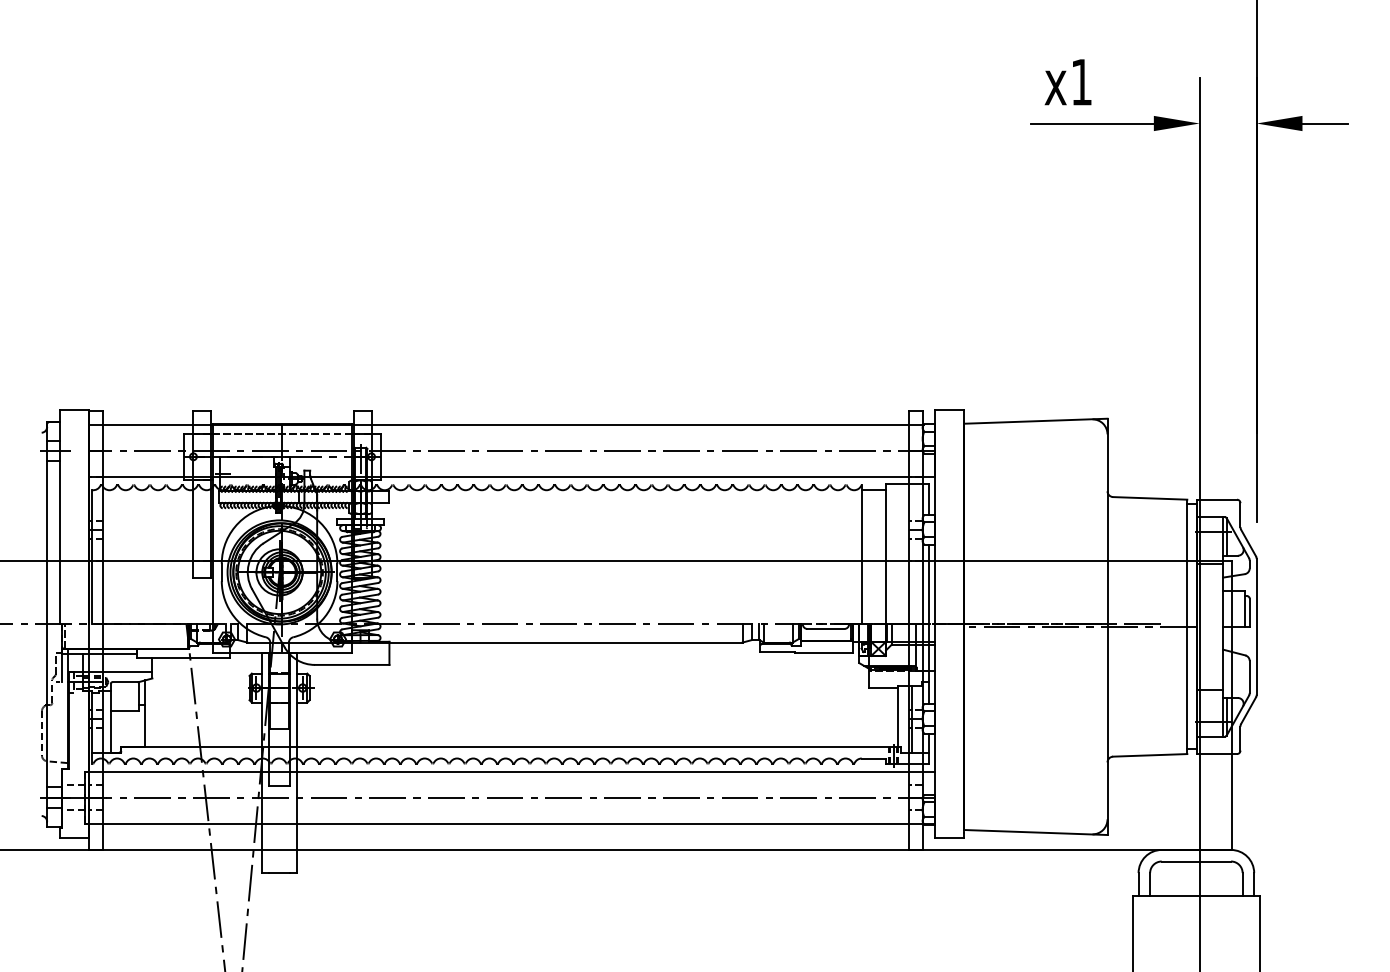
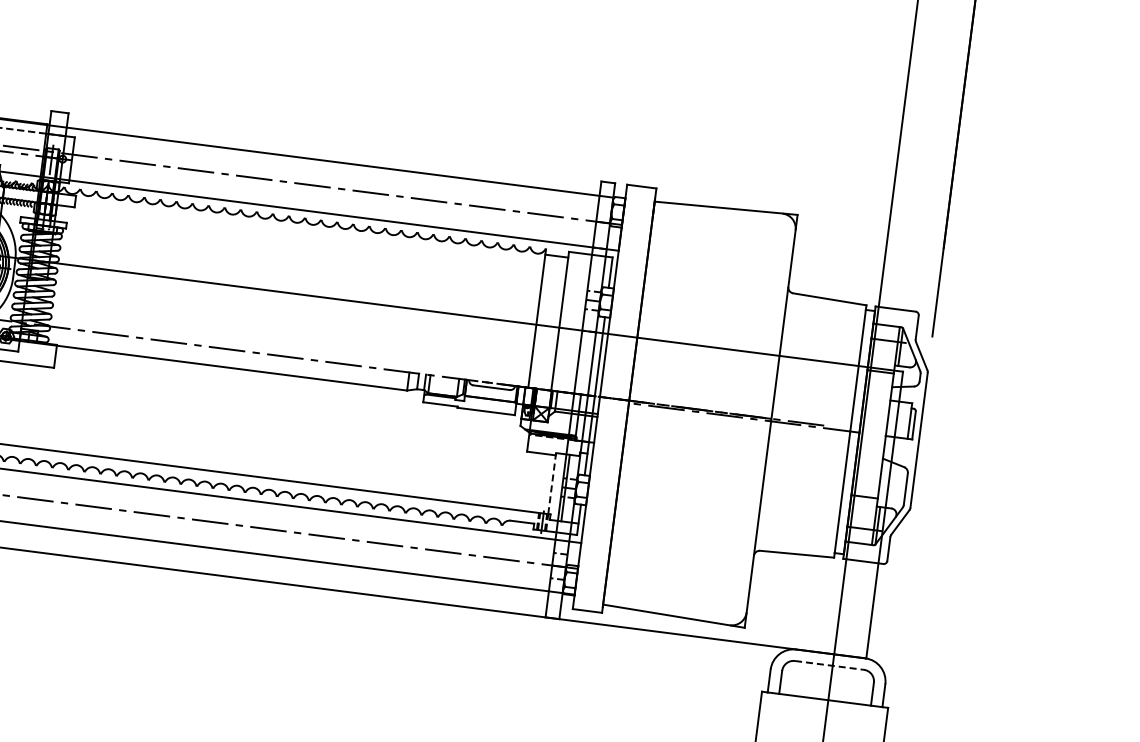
line: (898, 716) -> (552, 483), solid -> dashed
line: (1196, 861) -> (829, 665), solid -> dashed

